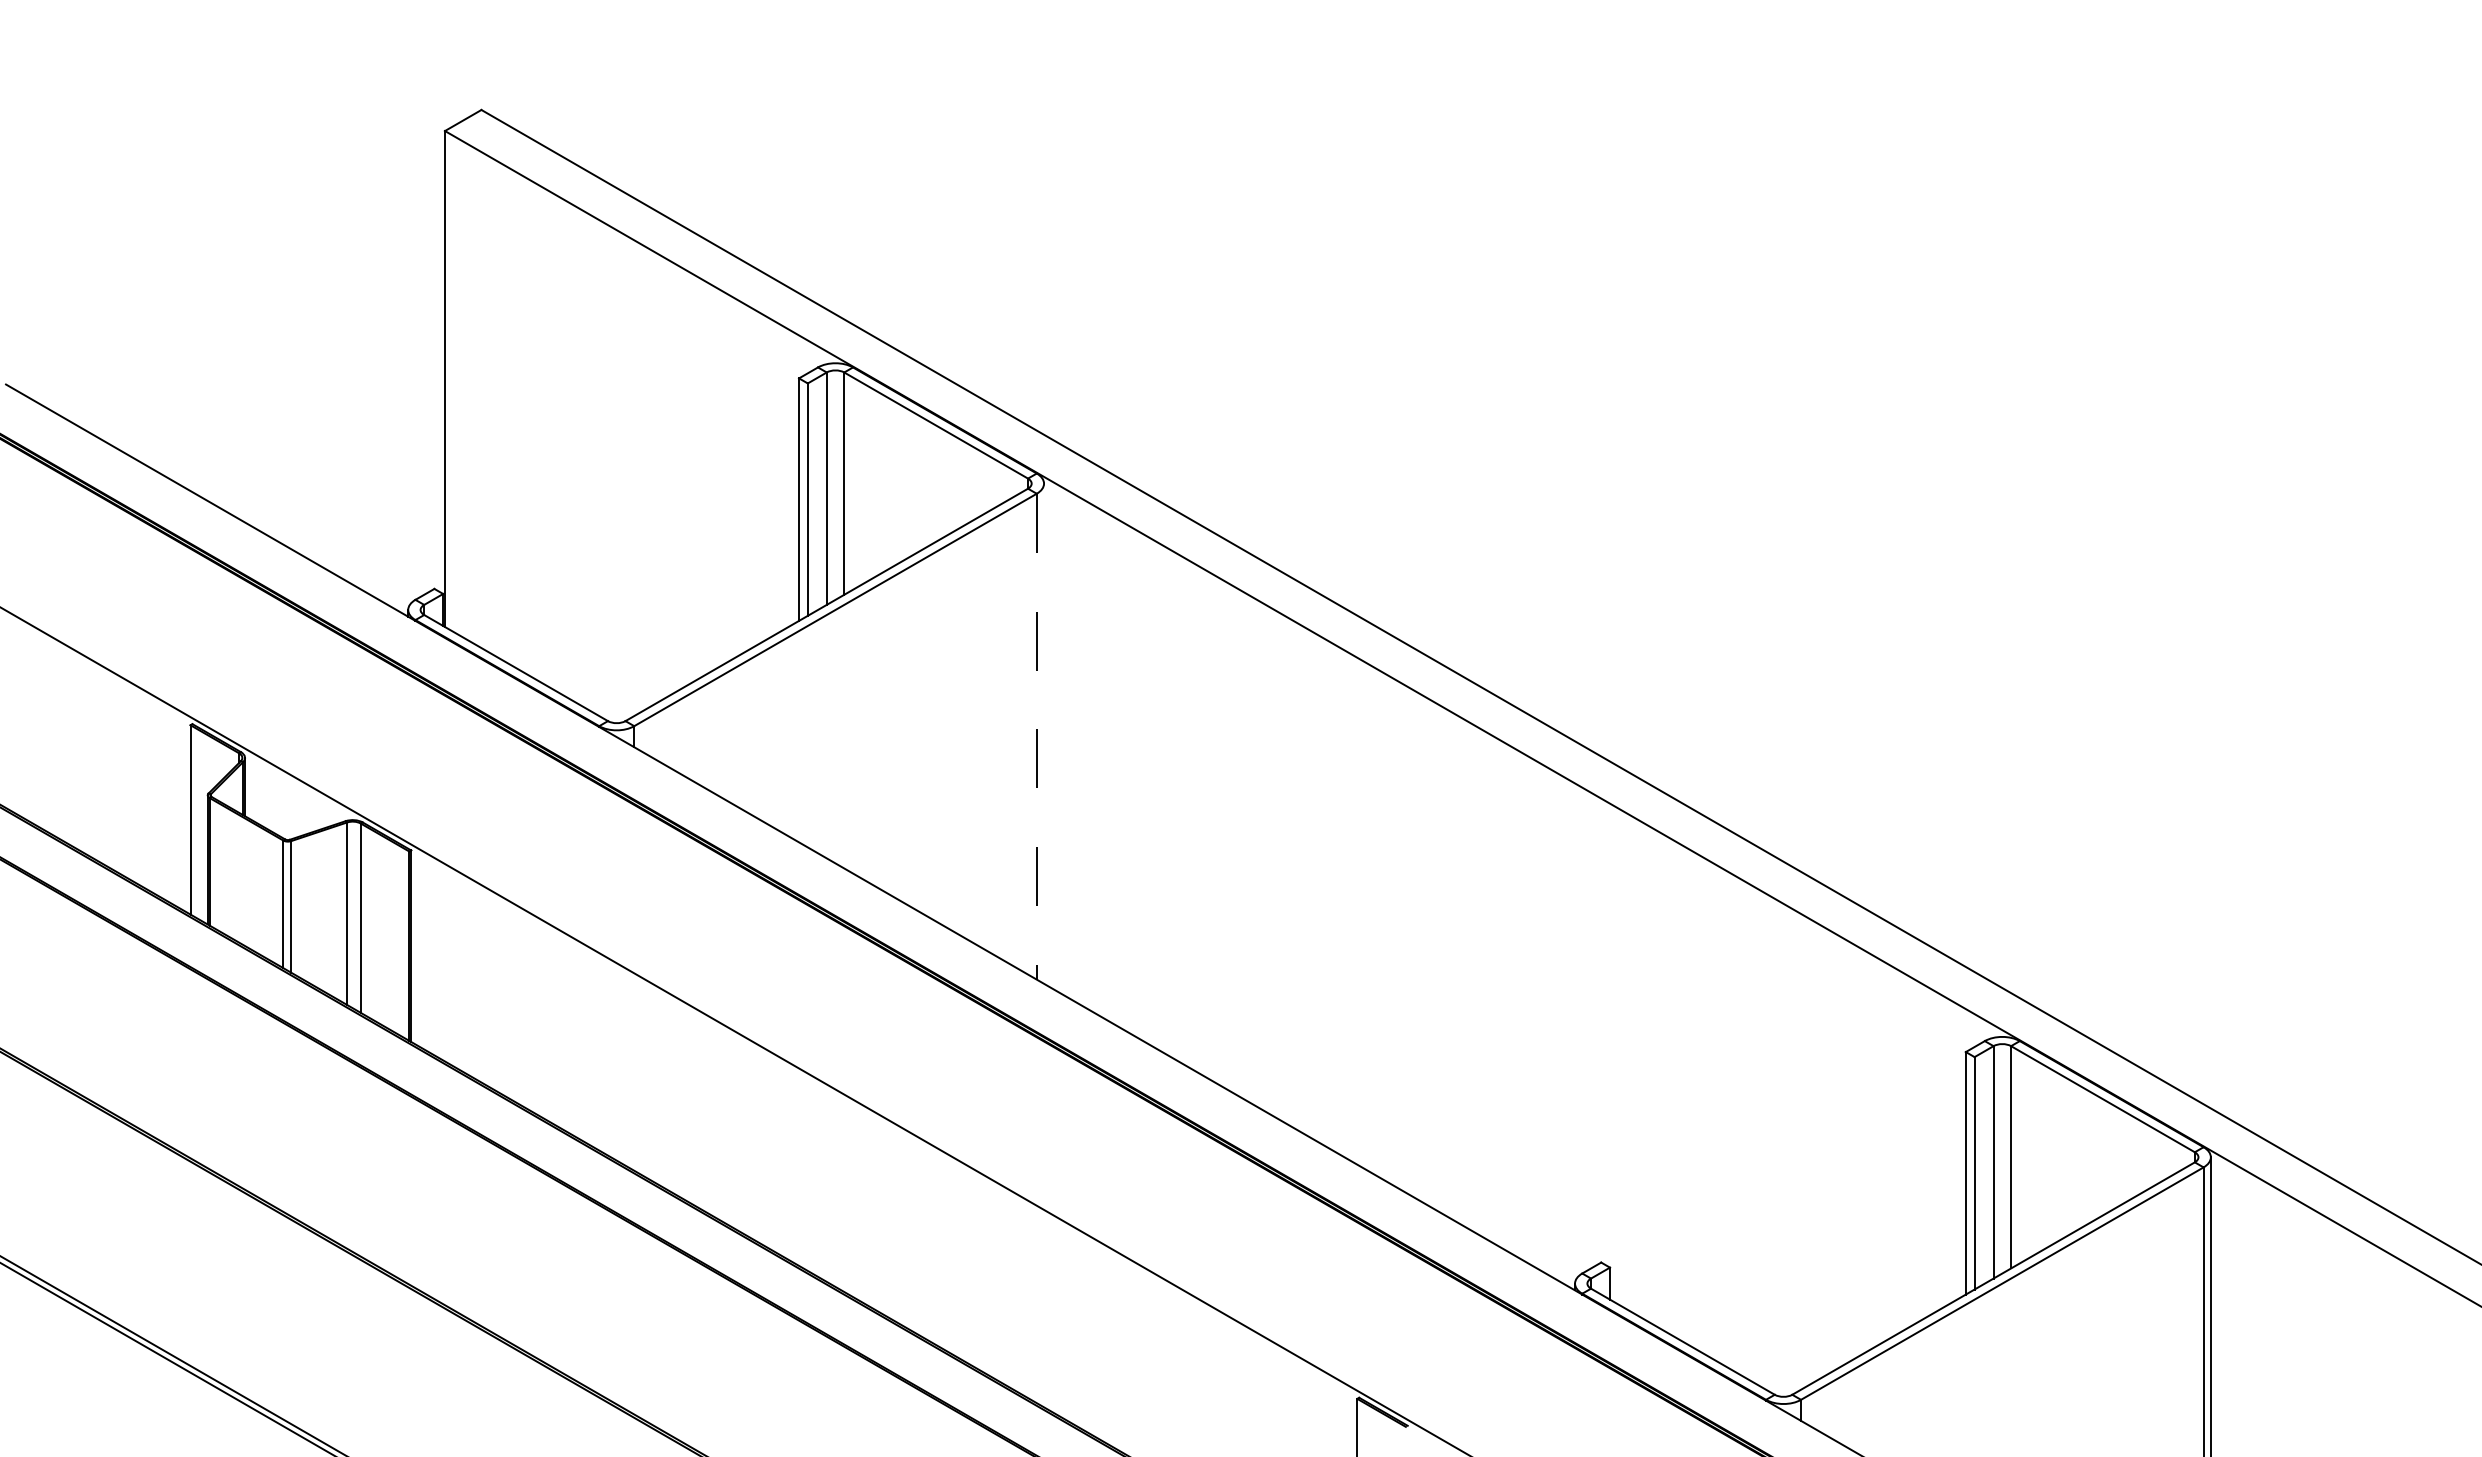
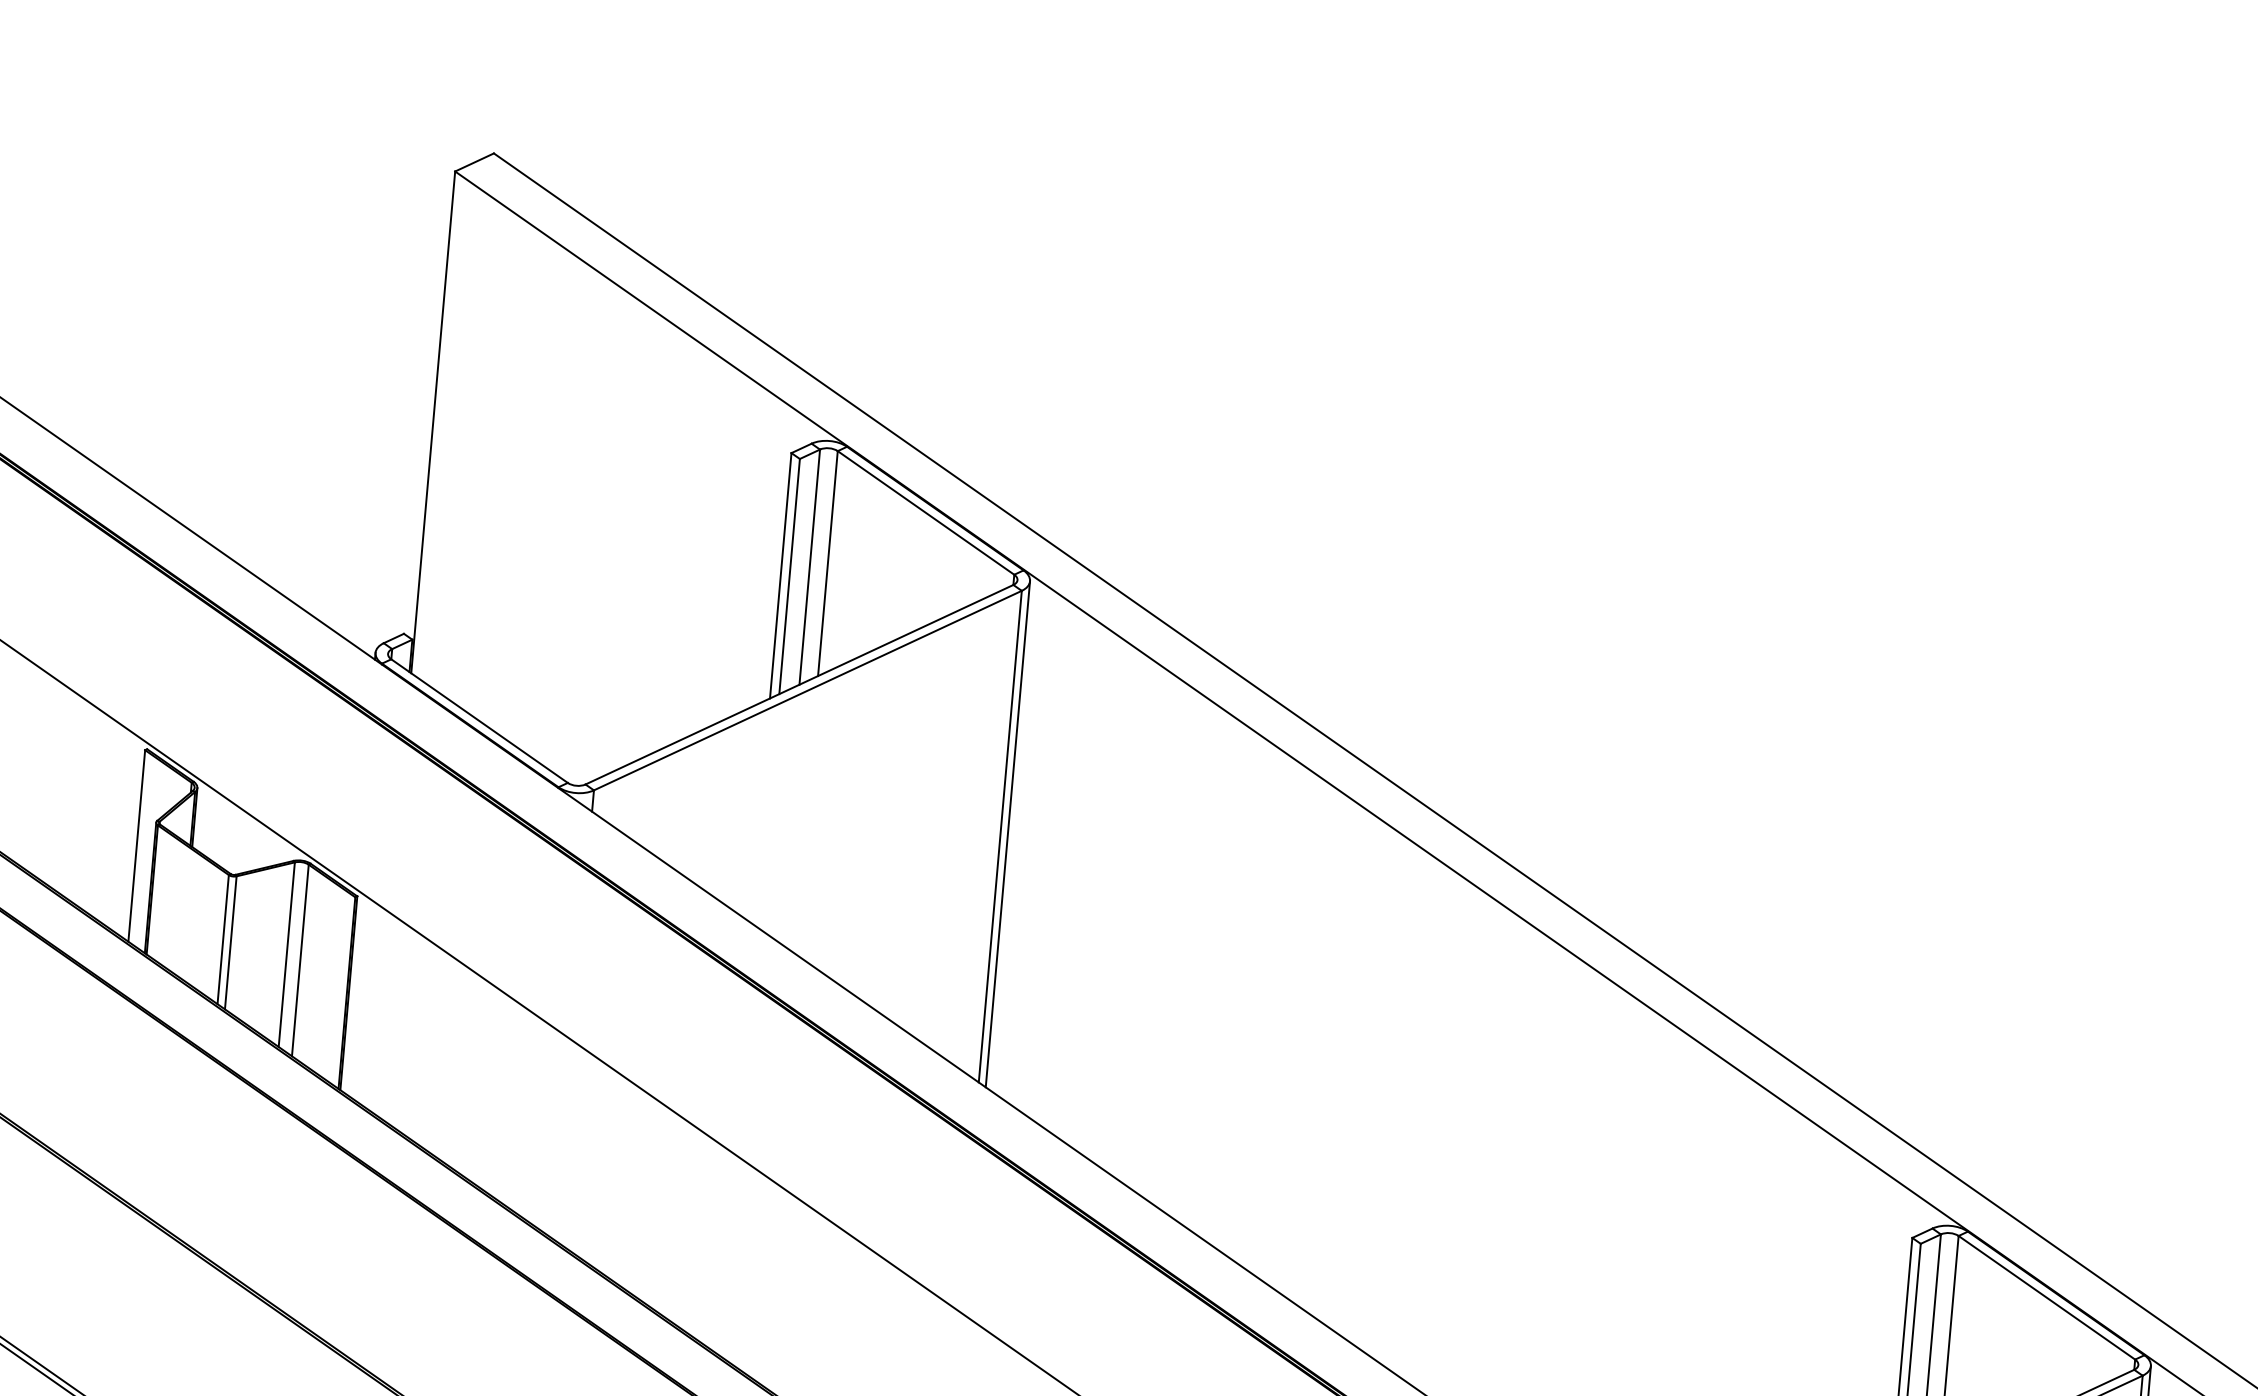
line: (1044, 733) -> (1008, 834), added
line: (1036, 736) -> (1000, 836), dashed -> solid

